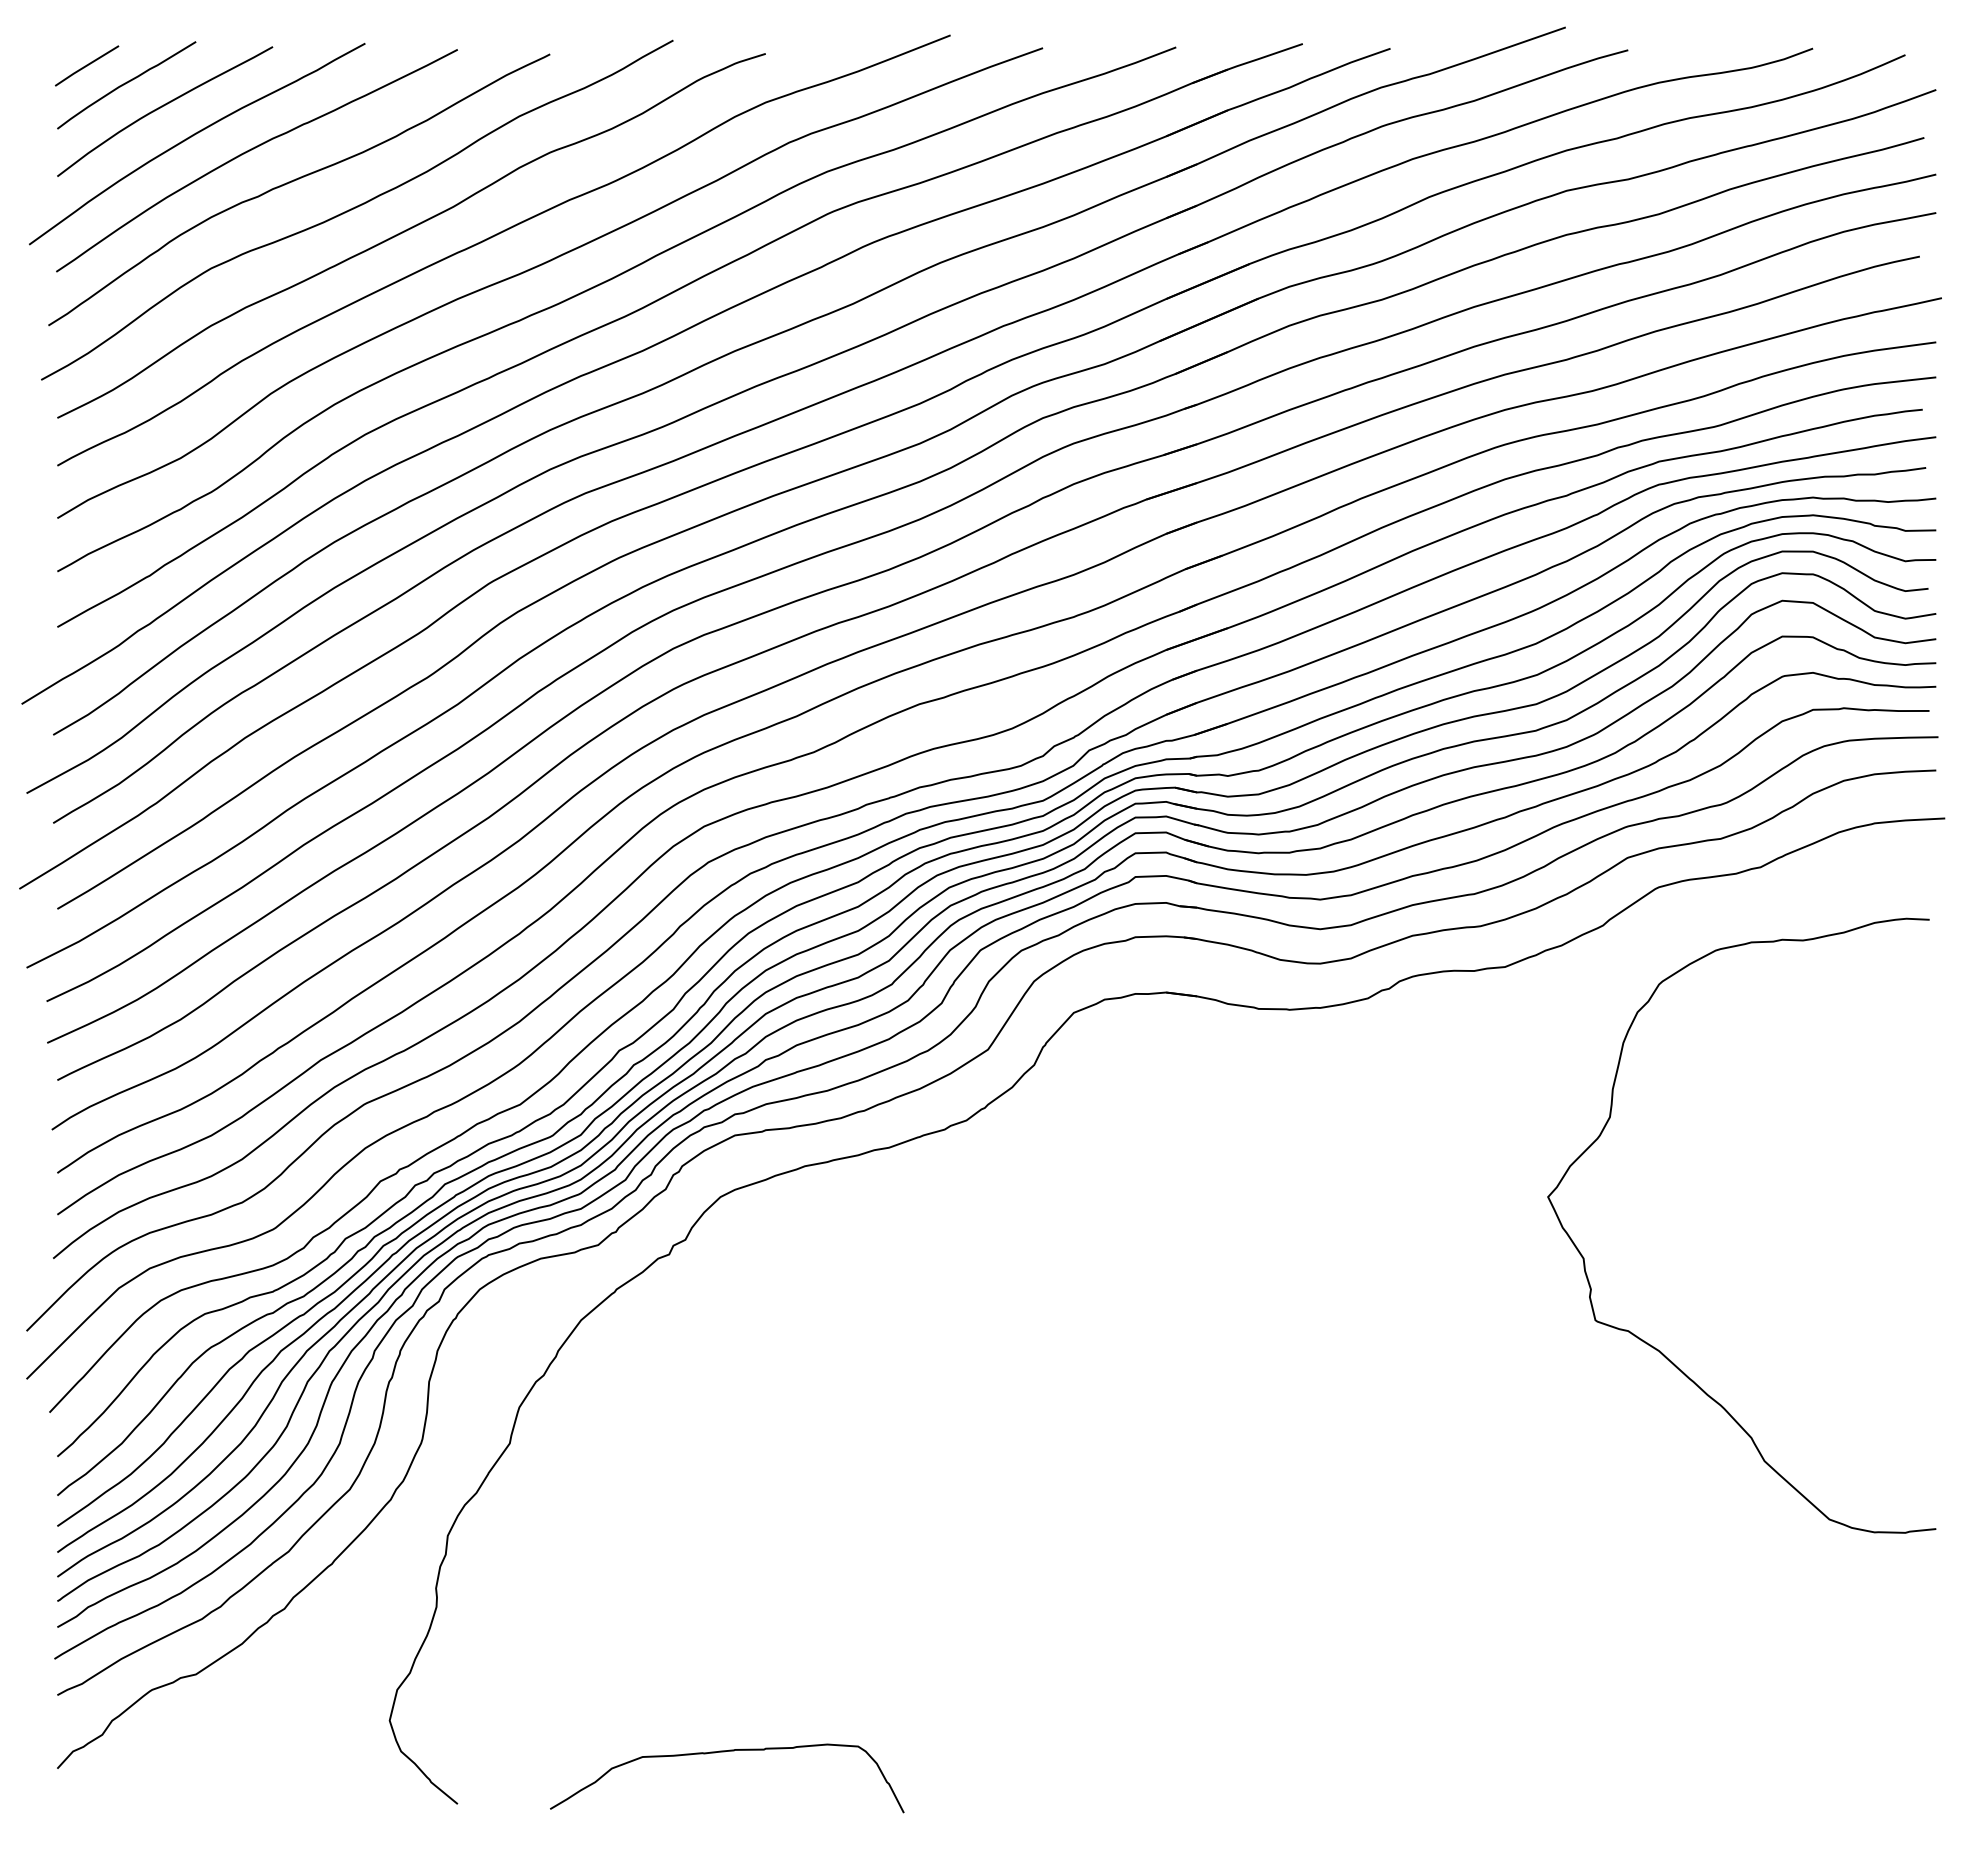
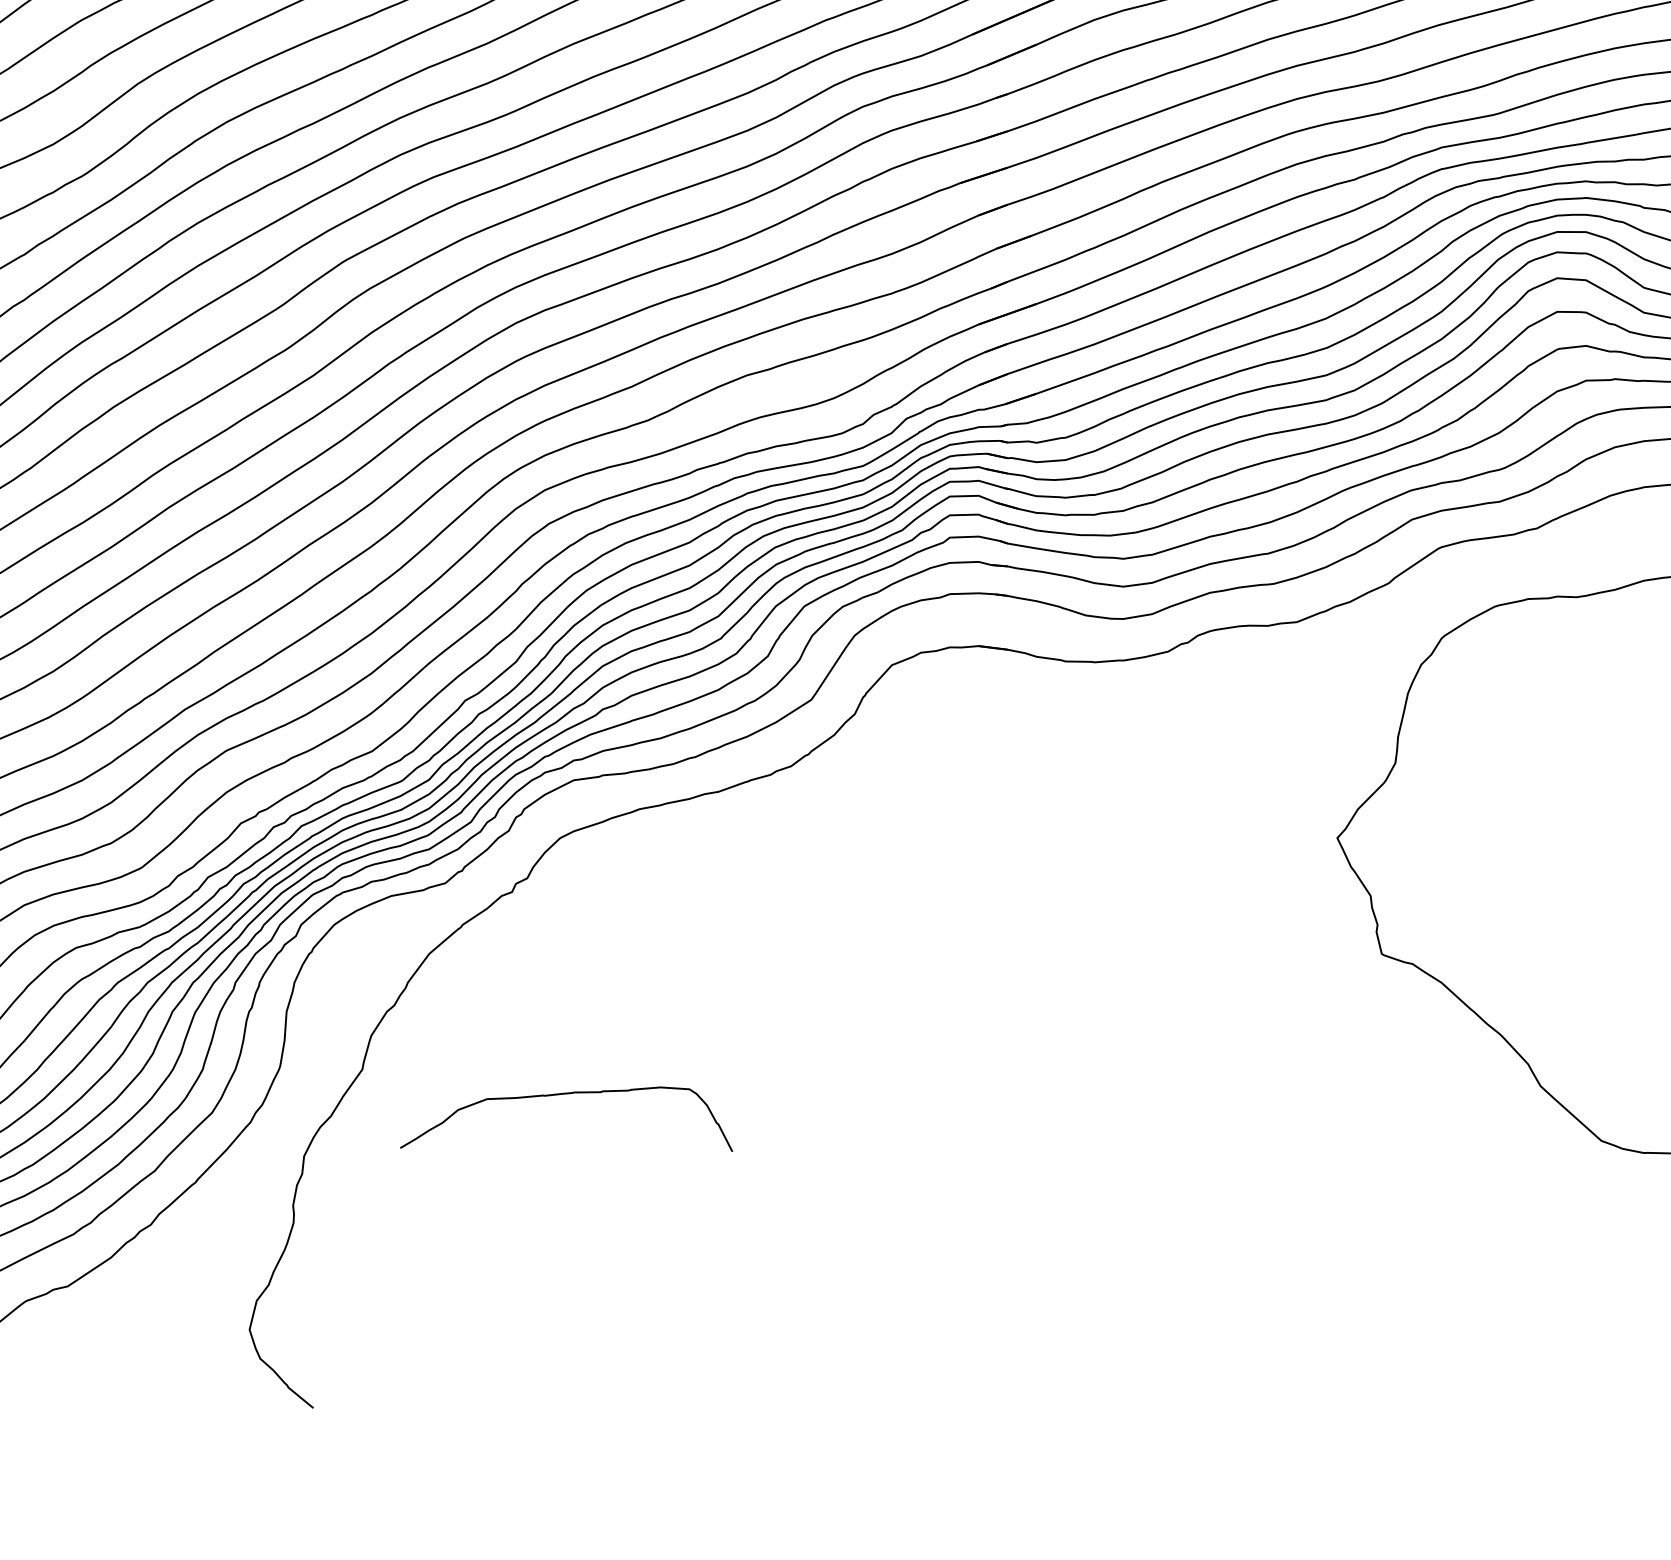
curve: (725, 1752) -> (564, 1094), moved

